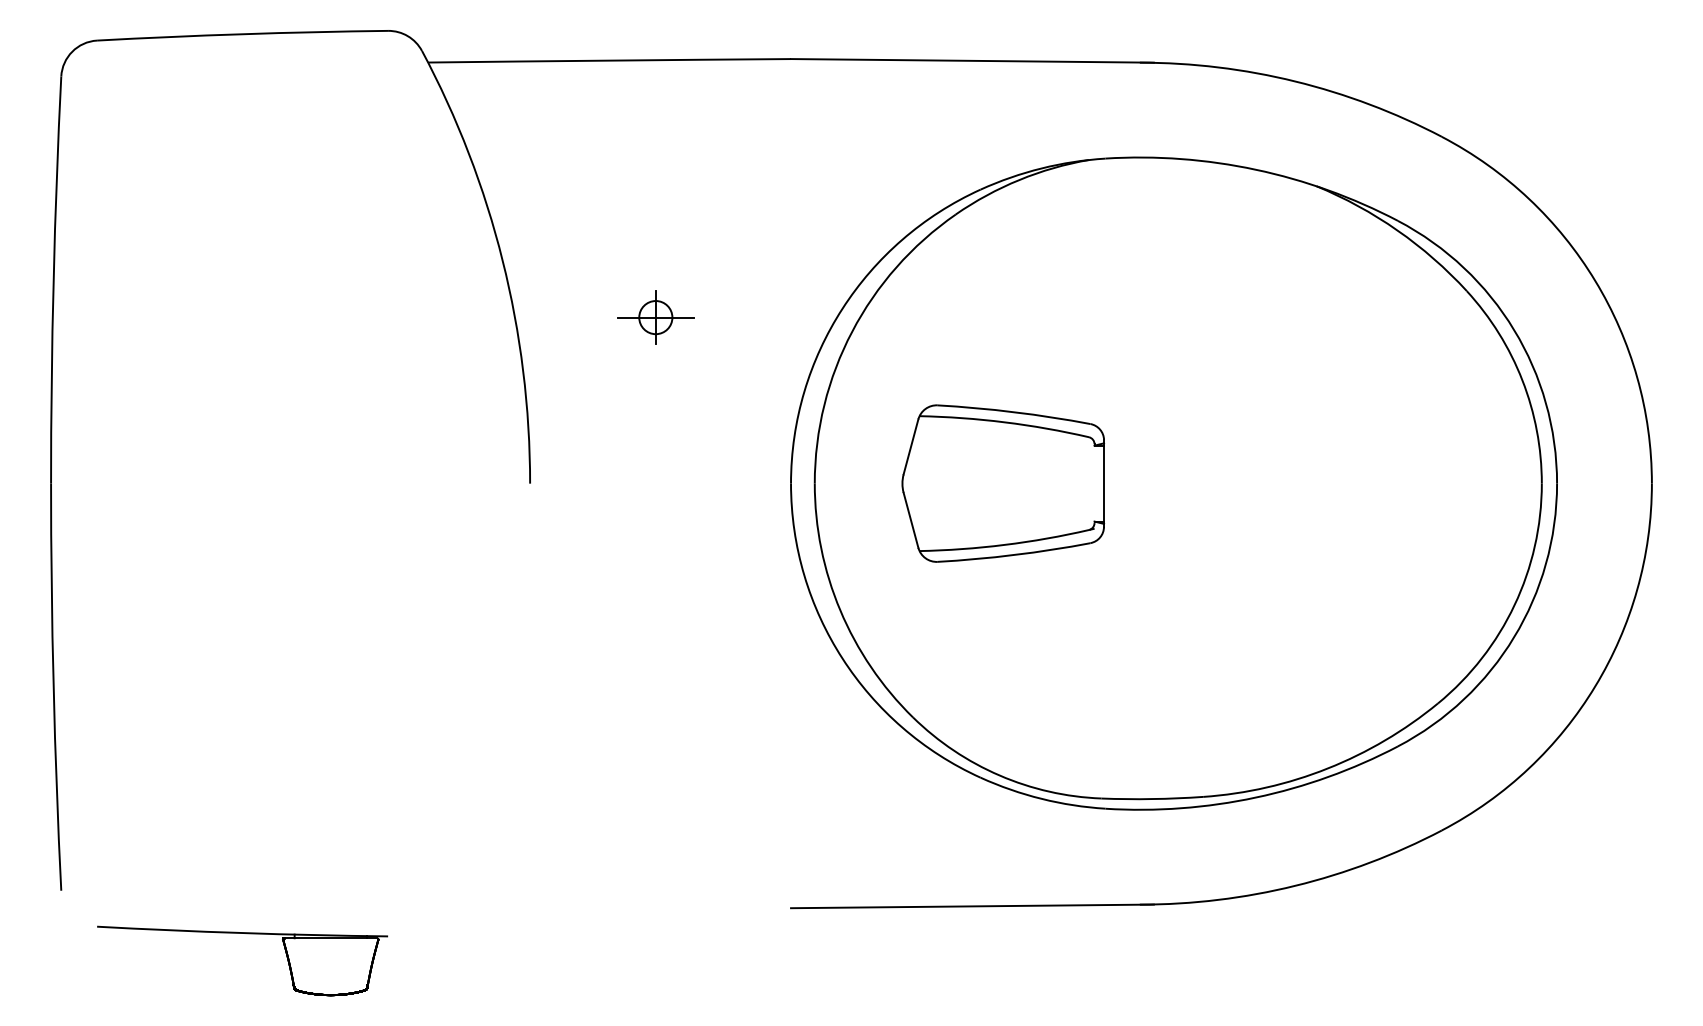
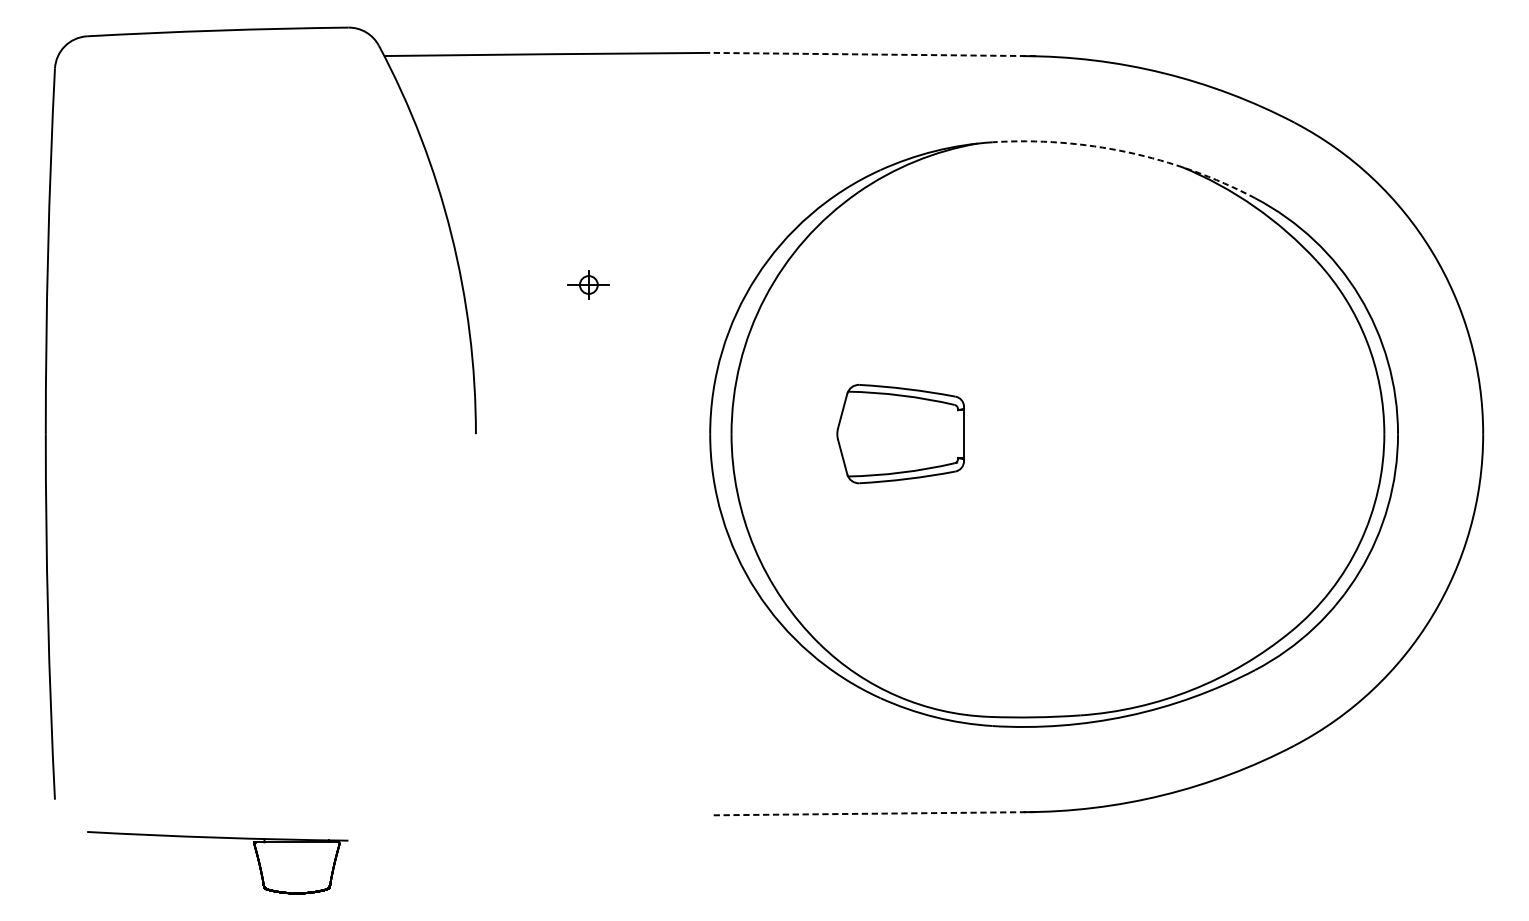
line: (971, 60) -> (872, 54), solid -> dashed
arc: (1255, 169) -> (1127, 152), solid -> dashed
part: (655, 317) -> (588, 284), size x0.6
part: (1002, 483) -> (900, 434), size x0.7
line: (971, 906) -> (872, 813), solid -> dashed

